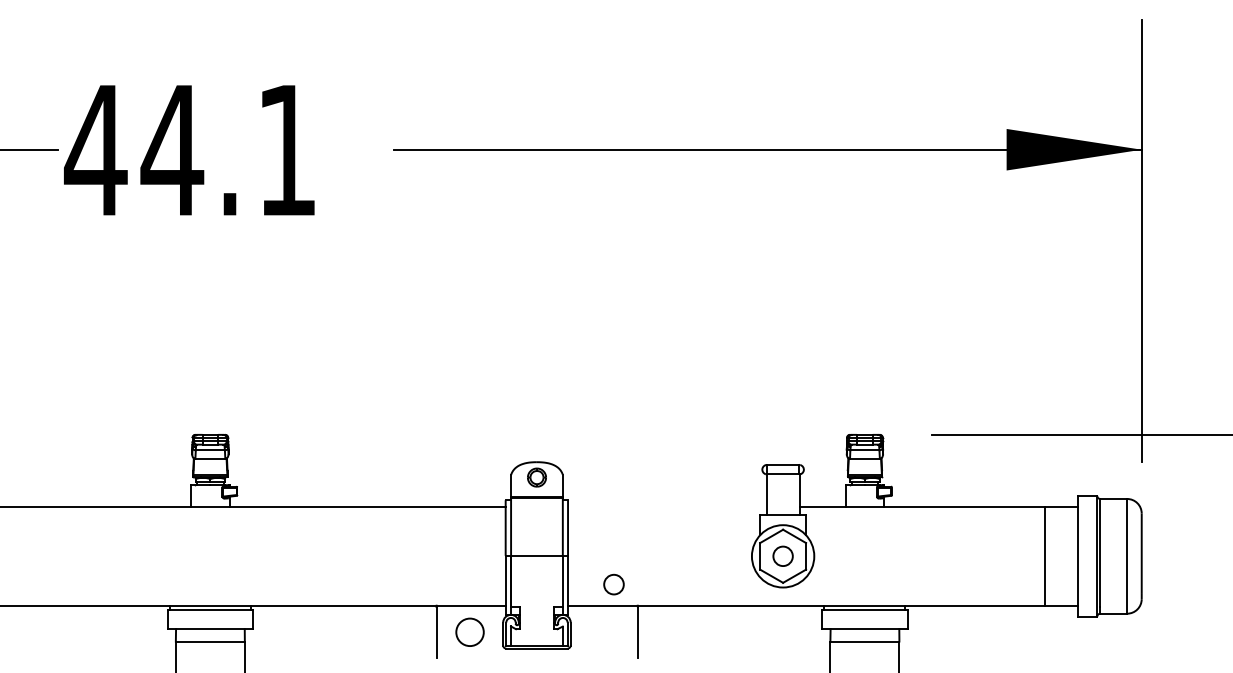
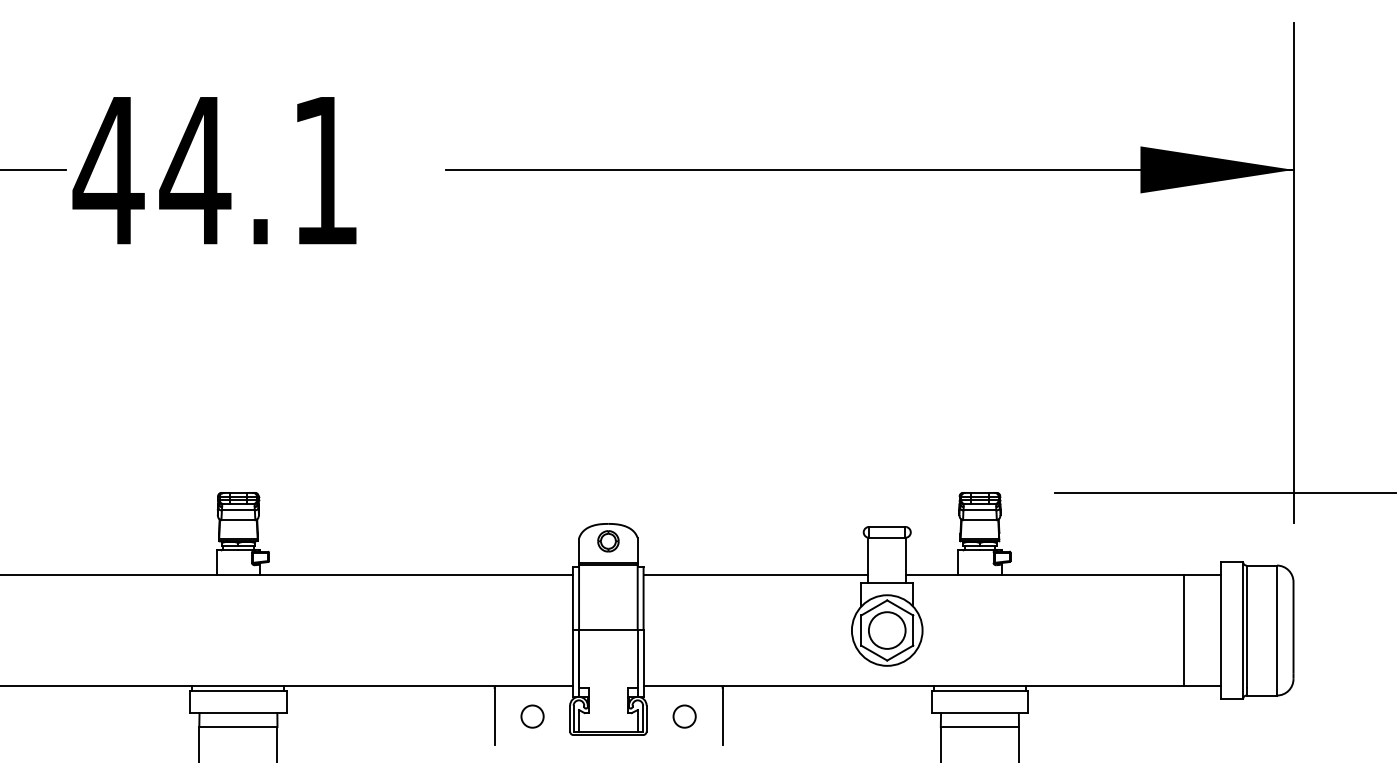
line: (666, 506) -> (755, 574), added
circle: (782, 556) -> (886, 630), size x1.67
circle: (613, 584) -> (684, 716), moved
circle: (469, 632) -> (532, 716), size x0.71

